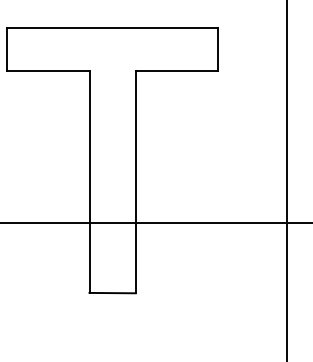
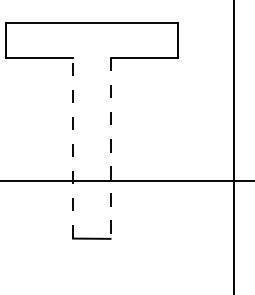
line: (89, 181) -> (72, 147), solid -> dashed
line: (135, 182) -> (110, 148), solid -> dashed

